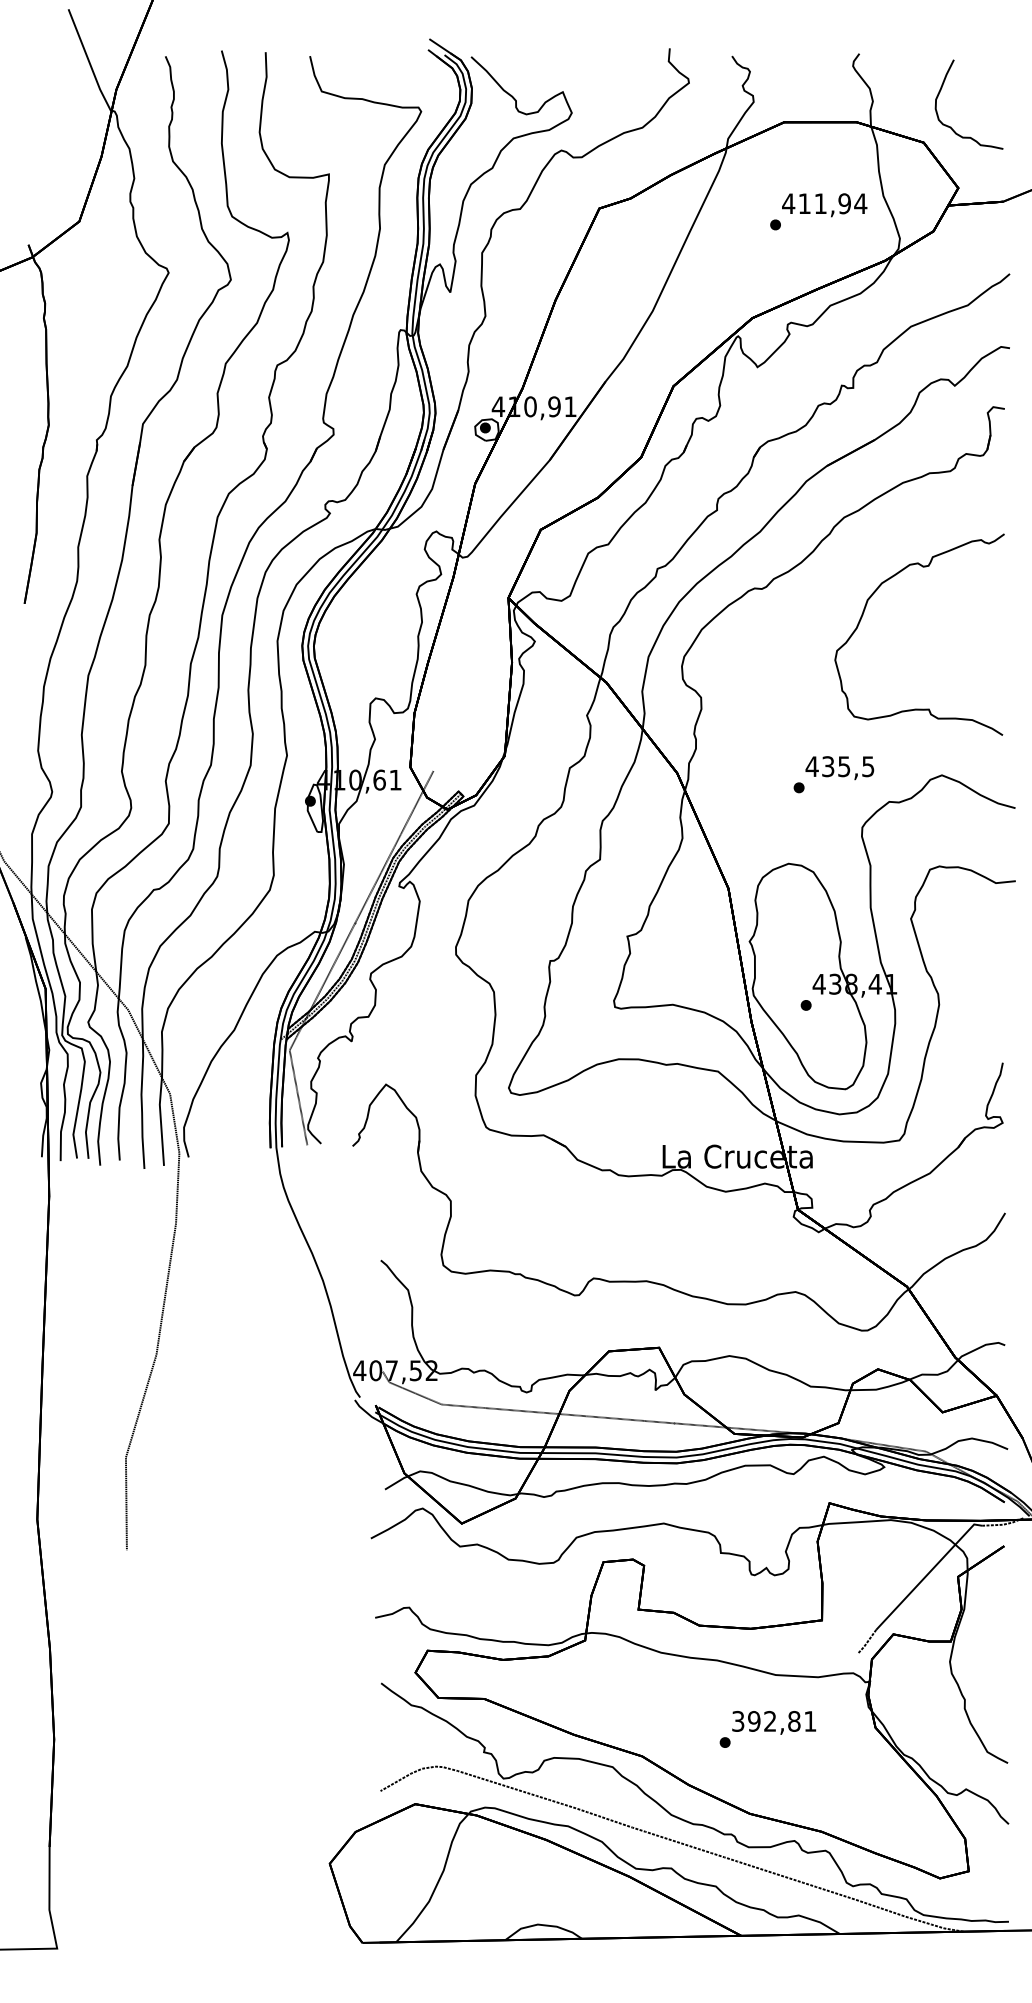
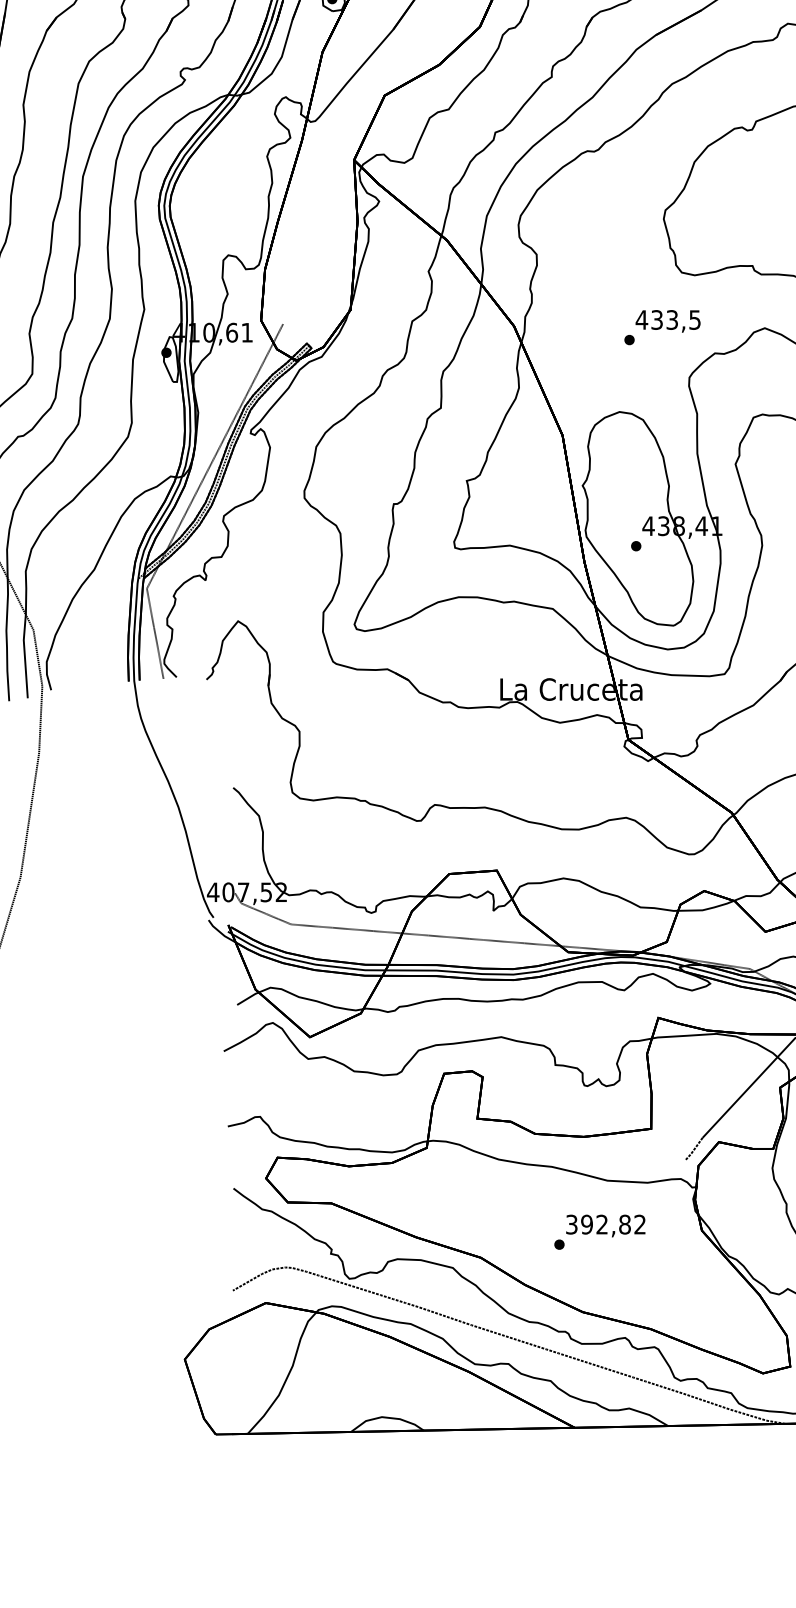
text: (844, 766) -> (672, 319), 435,5 -> 433,5
text: (810, 1720) -> (640, 1223), 392,81 -> 392,82

